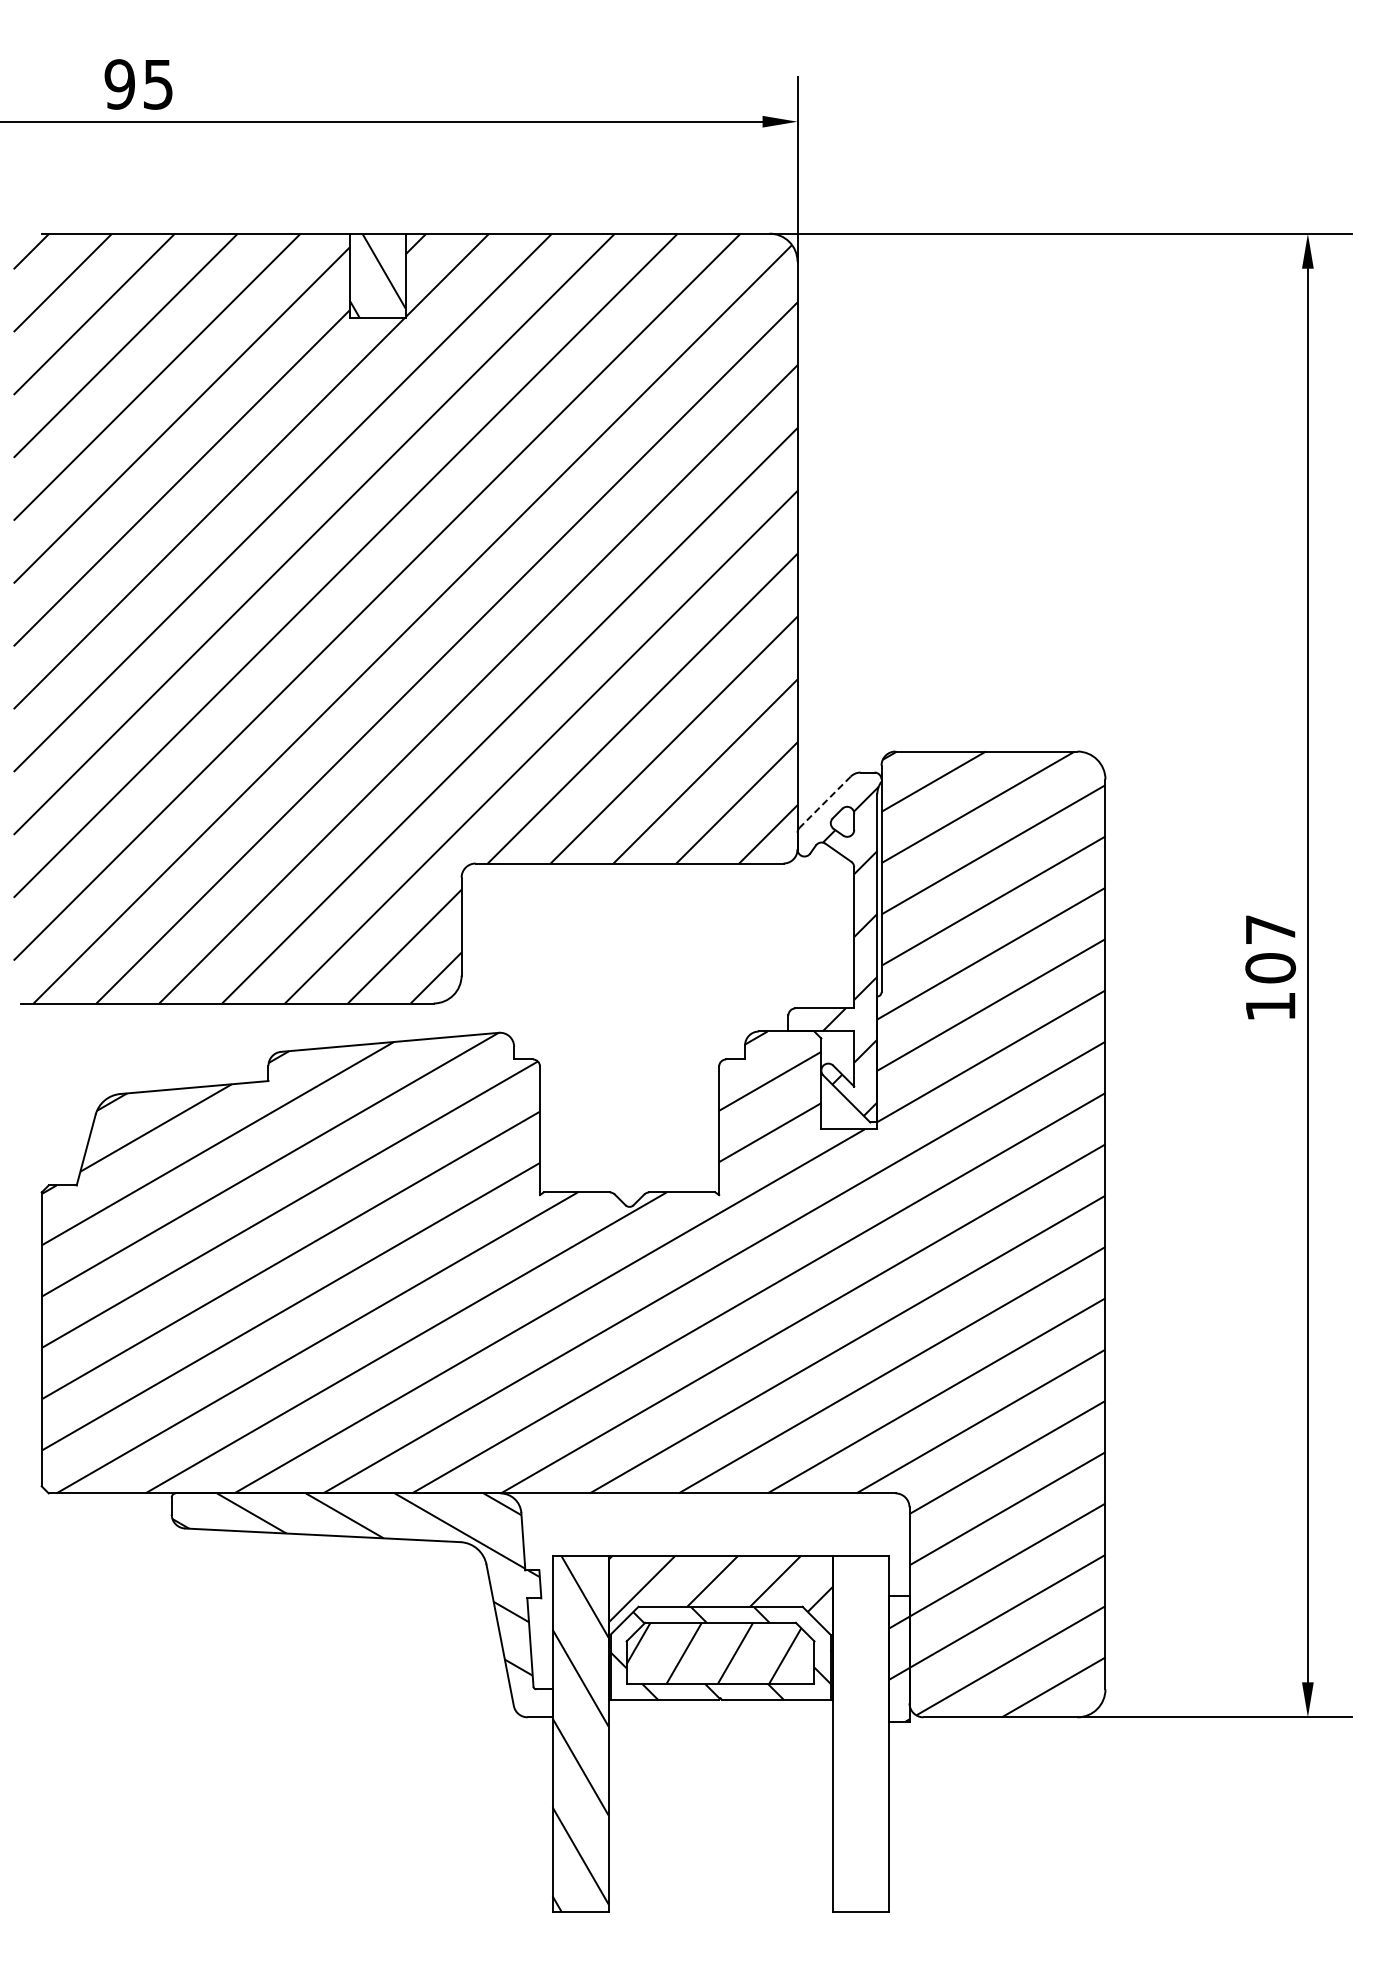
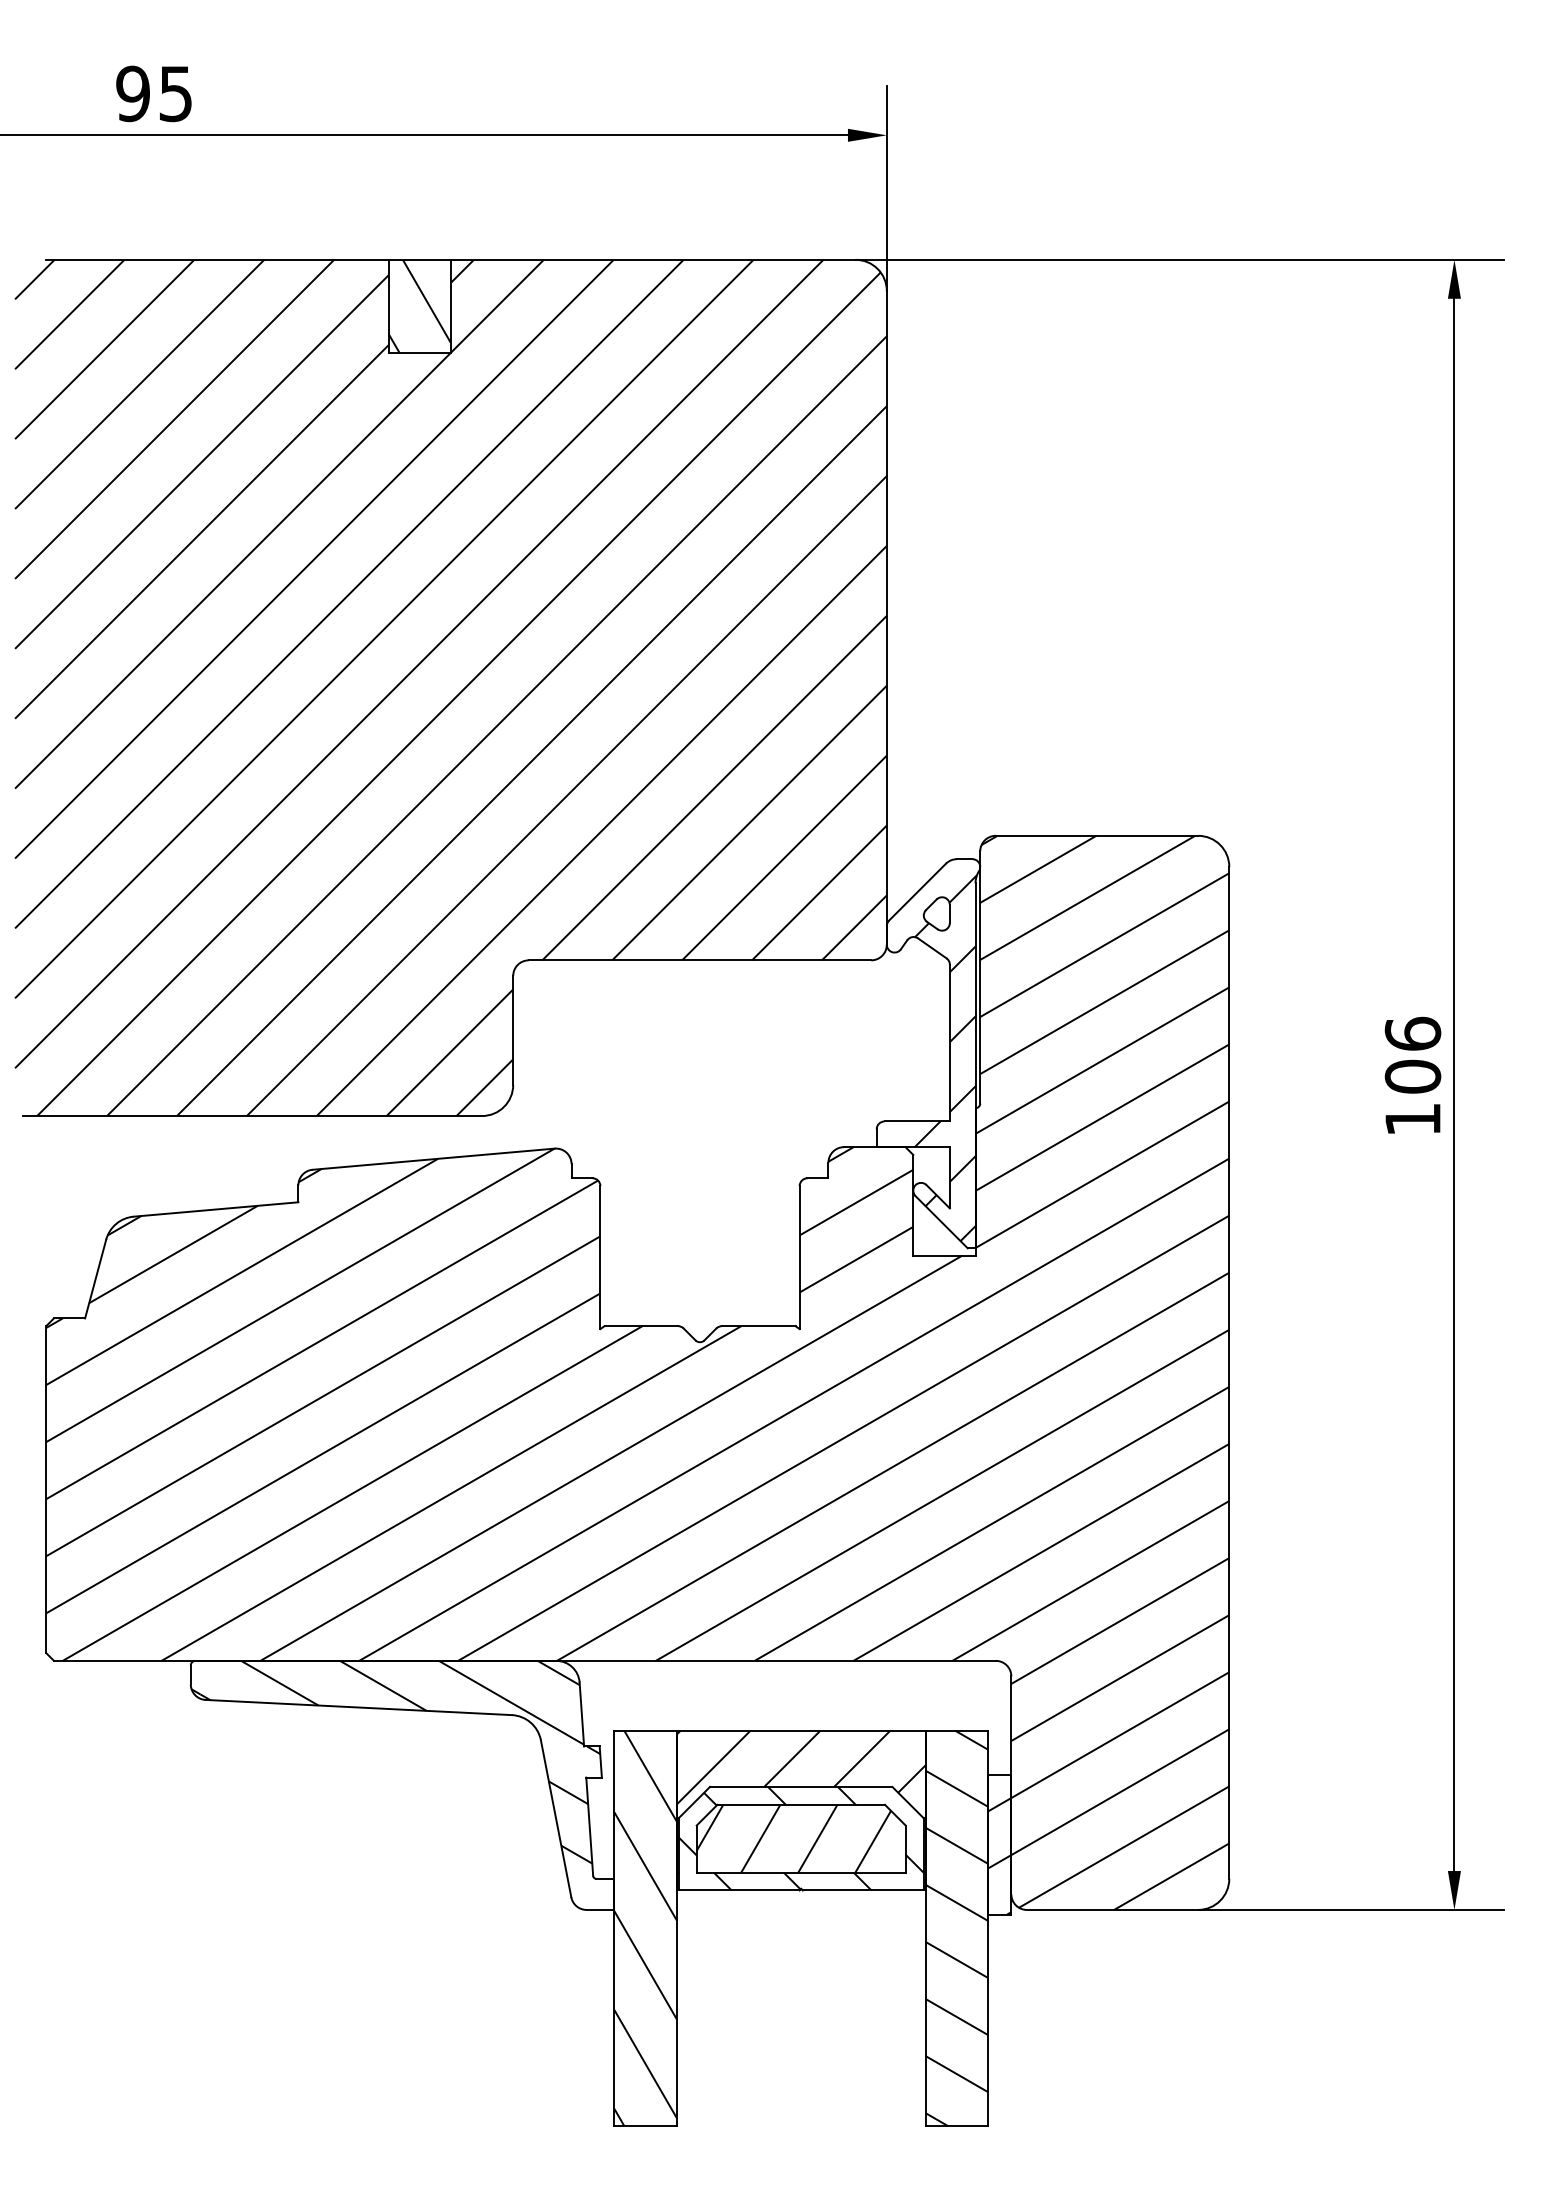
line: (824, 802) -> (916, 892), dashed -> solid
text: (1270, 929) -> (1412, 1033), 107 -> 106
hatch: (860, 1733) -> (956, 1927), added

